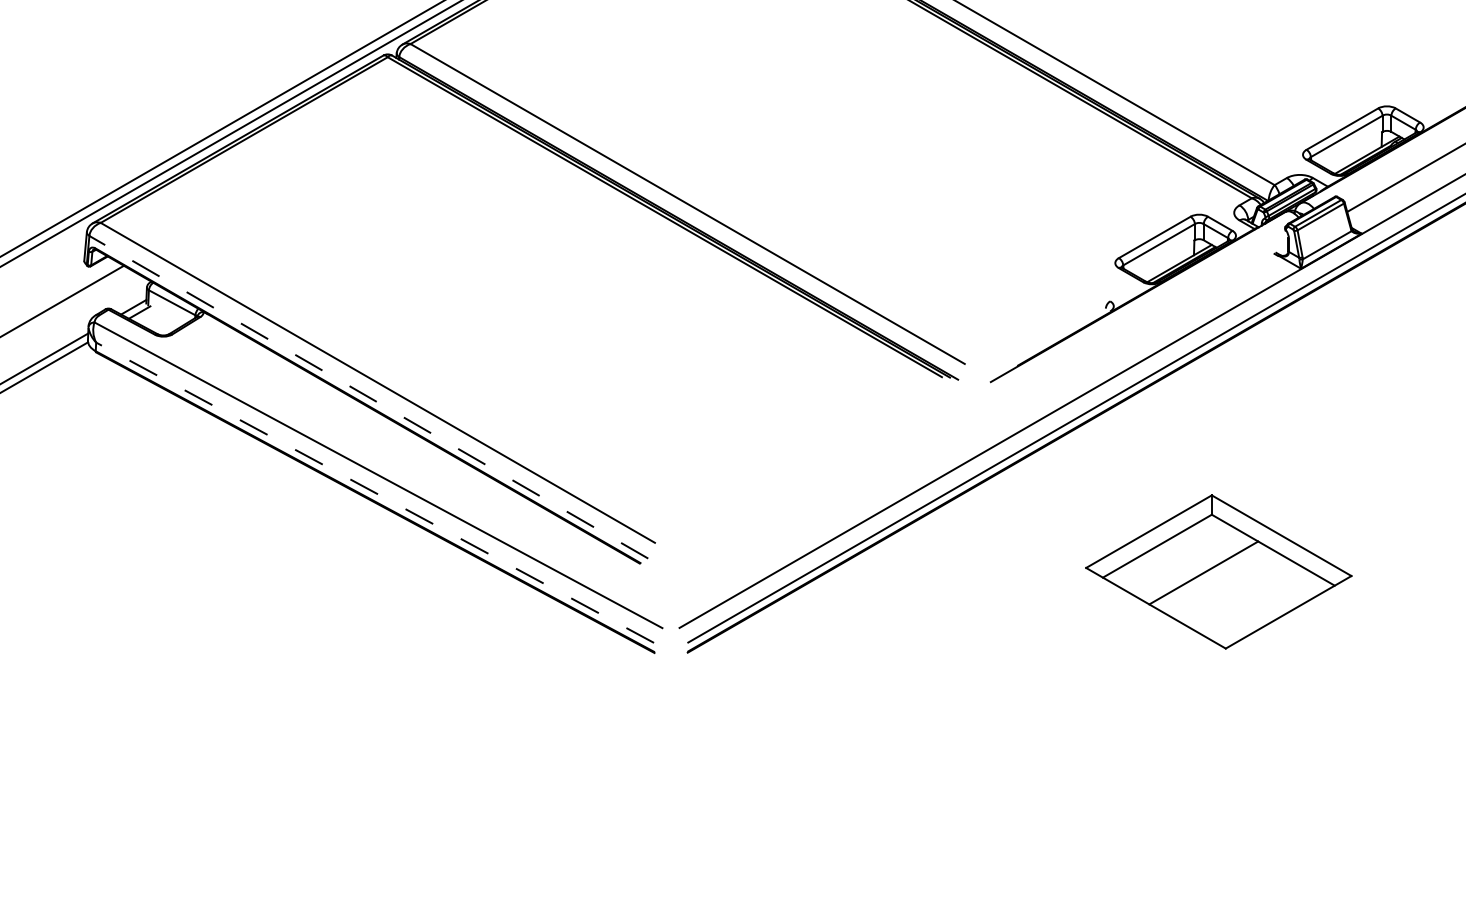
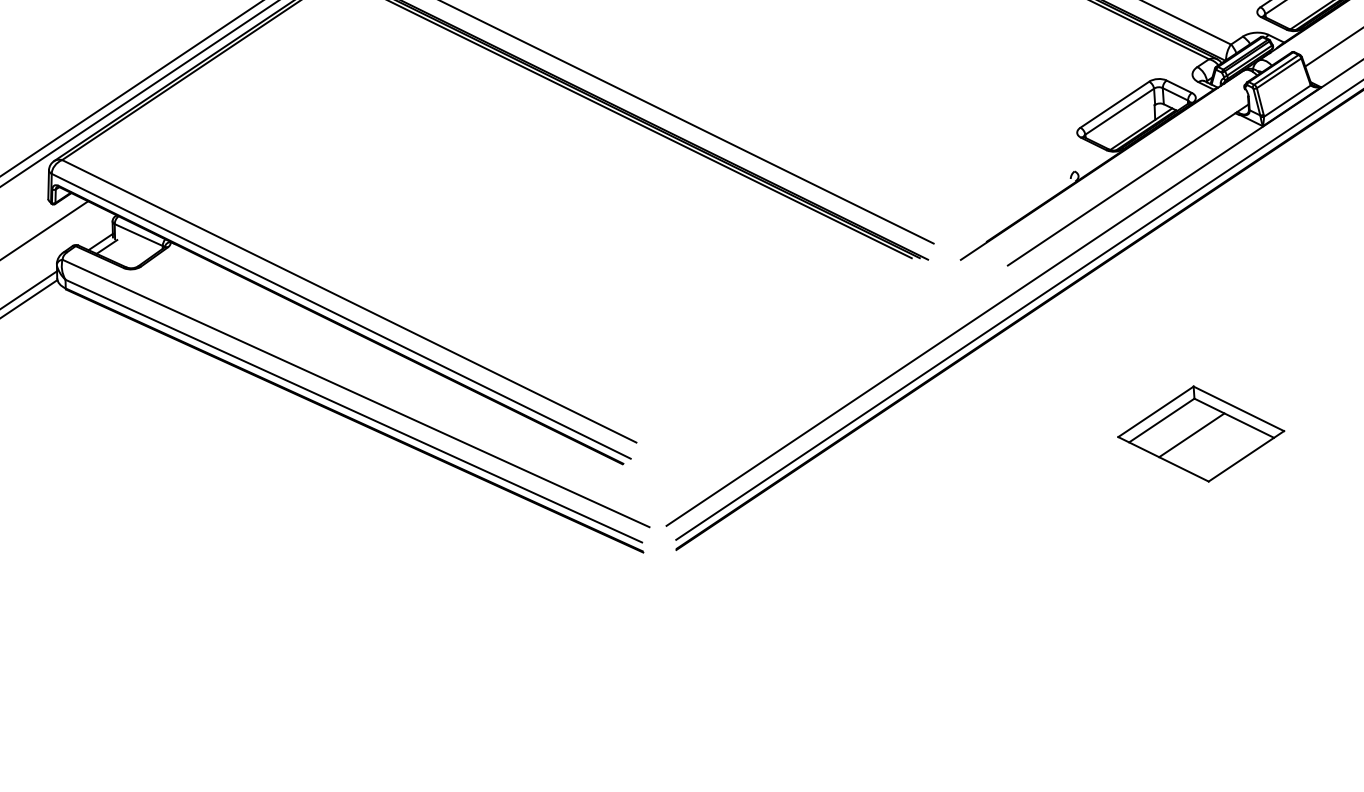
line: (1162, 318) -> (1127, 185), added
line: (368, 397) -> (340, 316), dashed -> solid
line: (375, 492) -> (354, 410), dashed -> solid
part: (1219, 571) -> (1201, 433), size x0.62

